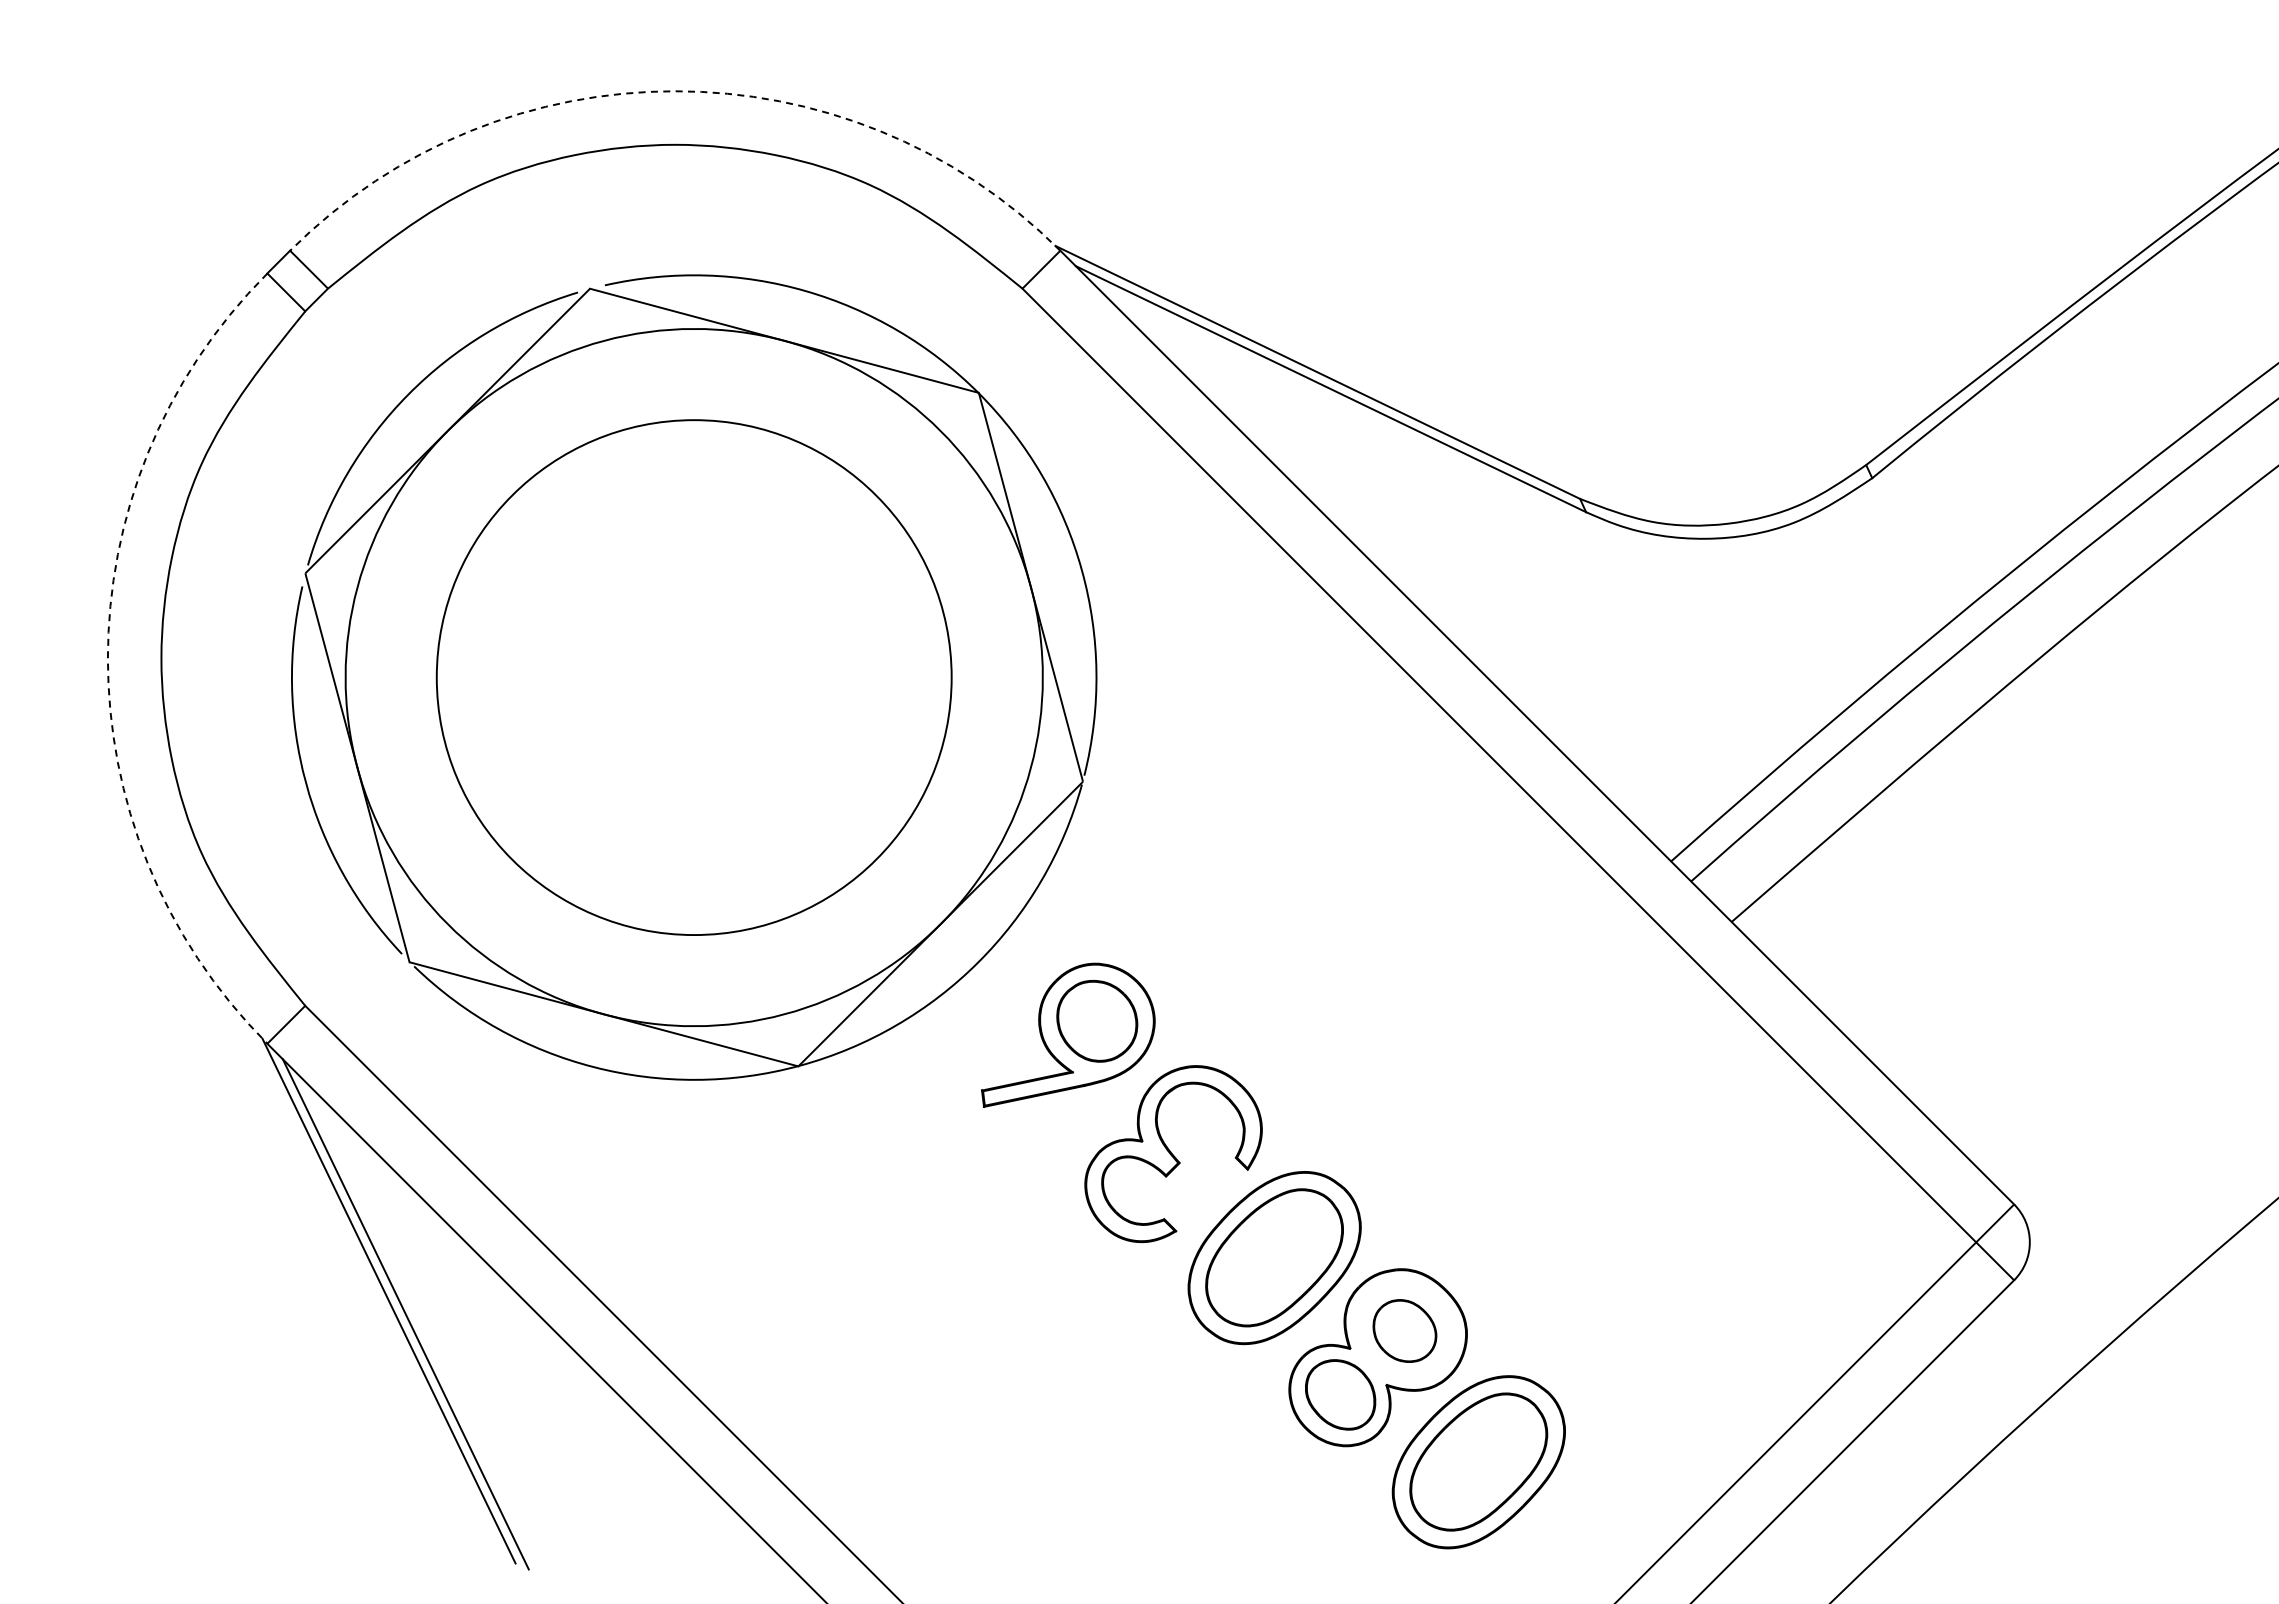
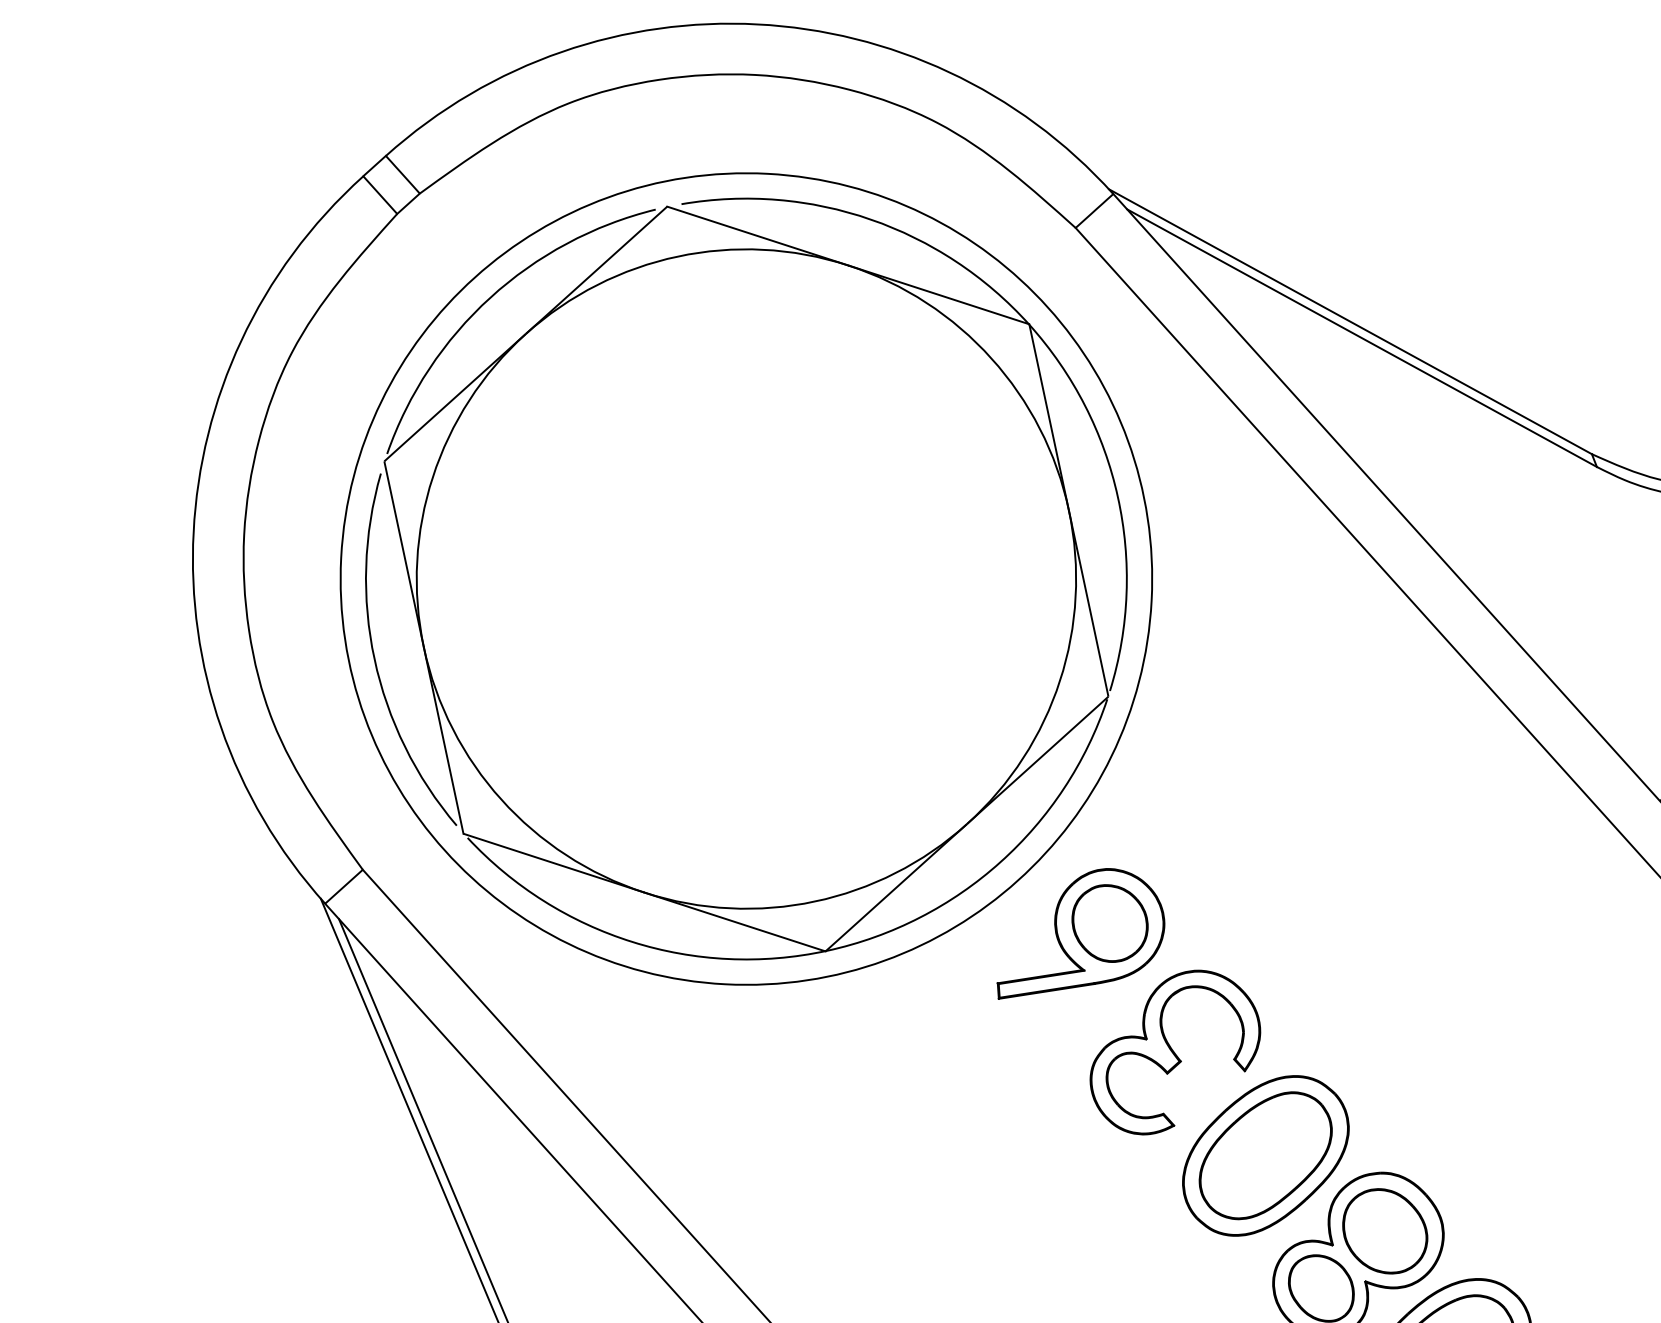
arc: (675, 91) -> (757, 24), dashed -> solid
arc: (107, 658) -> (193, 531), dashed -> solid
circle: (694, 677) -> (746, 578), size x1.67
part: (1404, 1330) -> (1384, 1230), size x1.43

